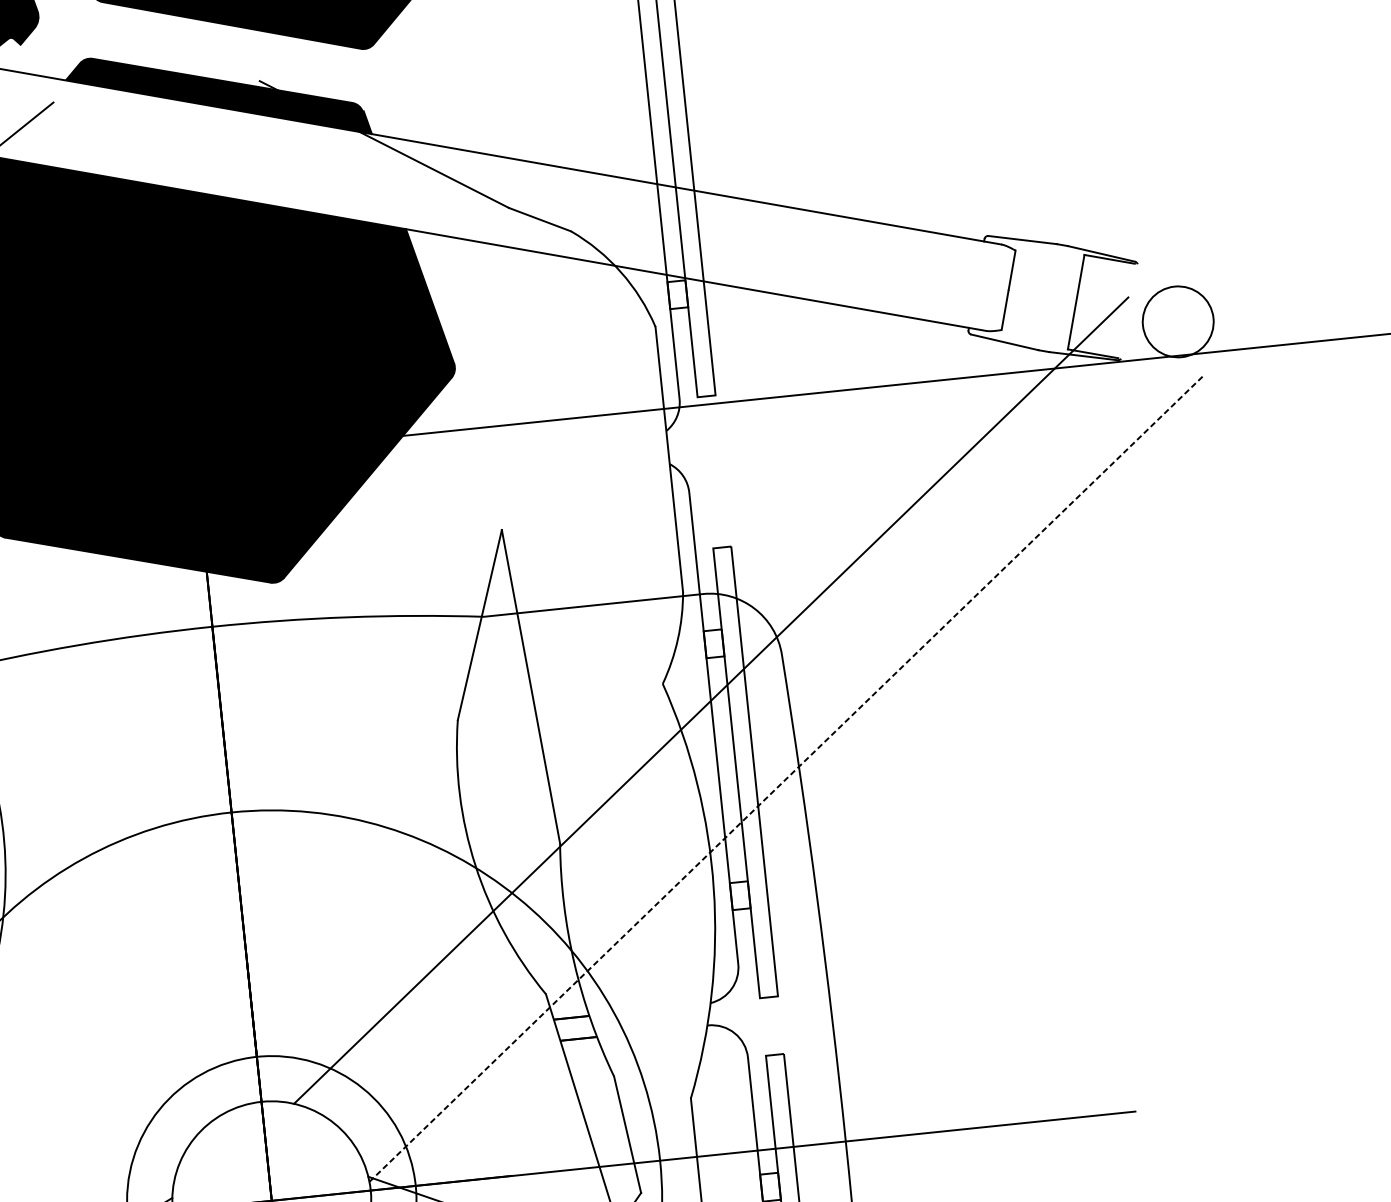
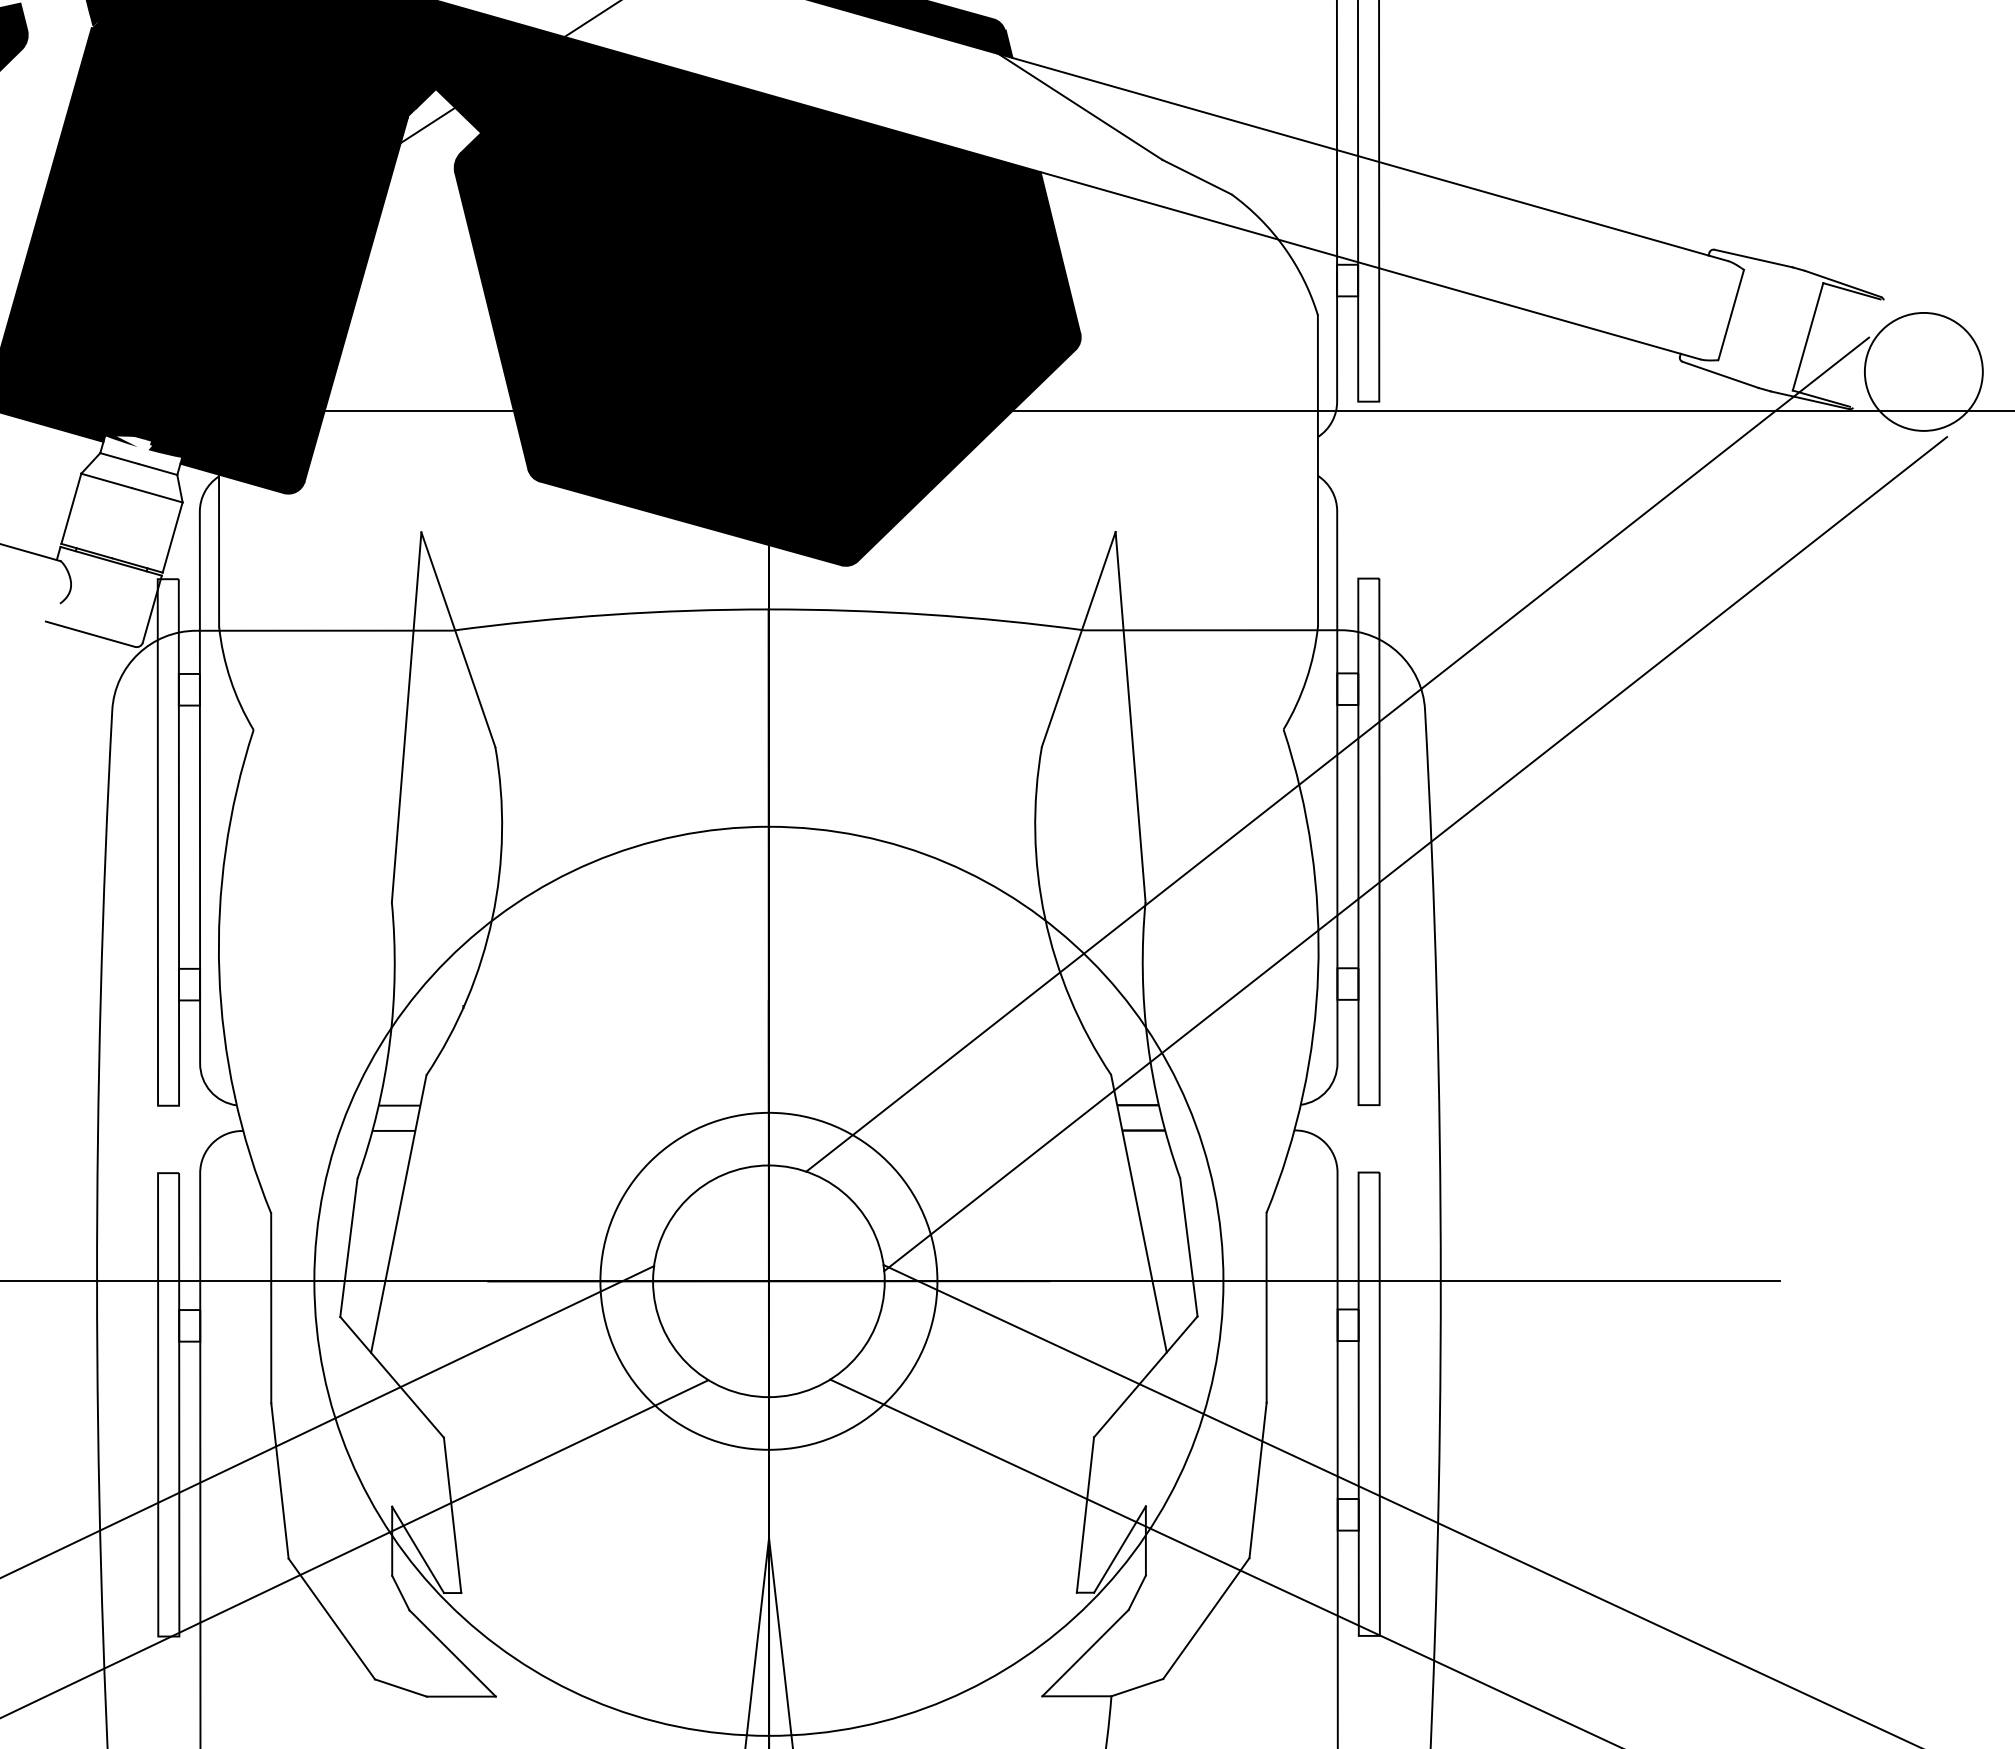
circle: (1177, 321) -> (1923, 371), size x1.43
line: (787, 778) -> (1416, 853), dashed -> solid

